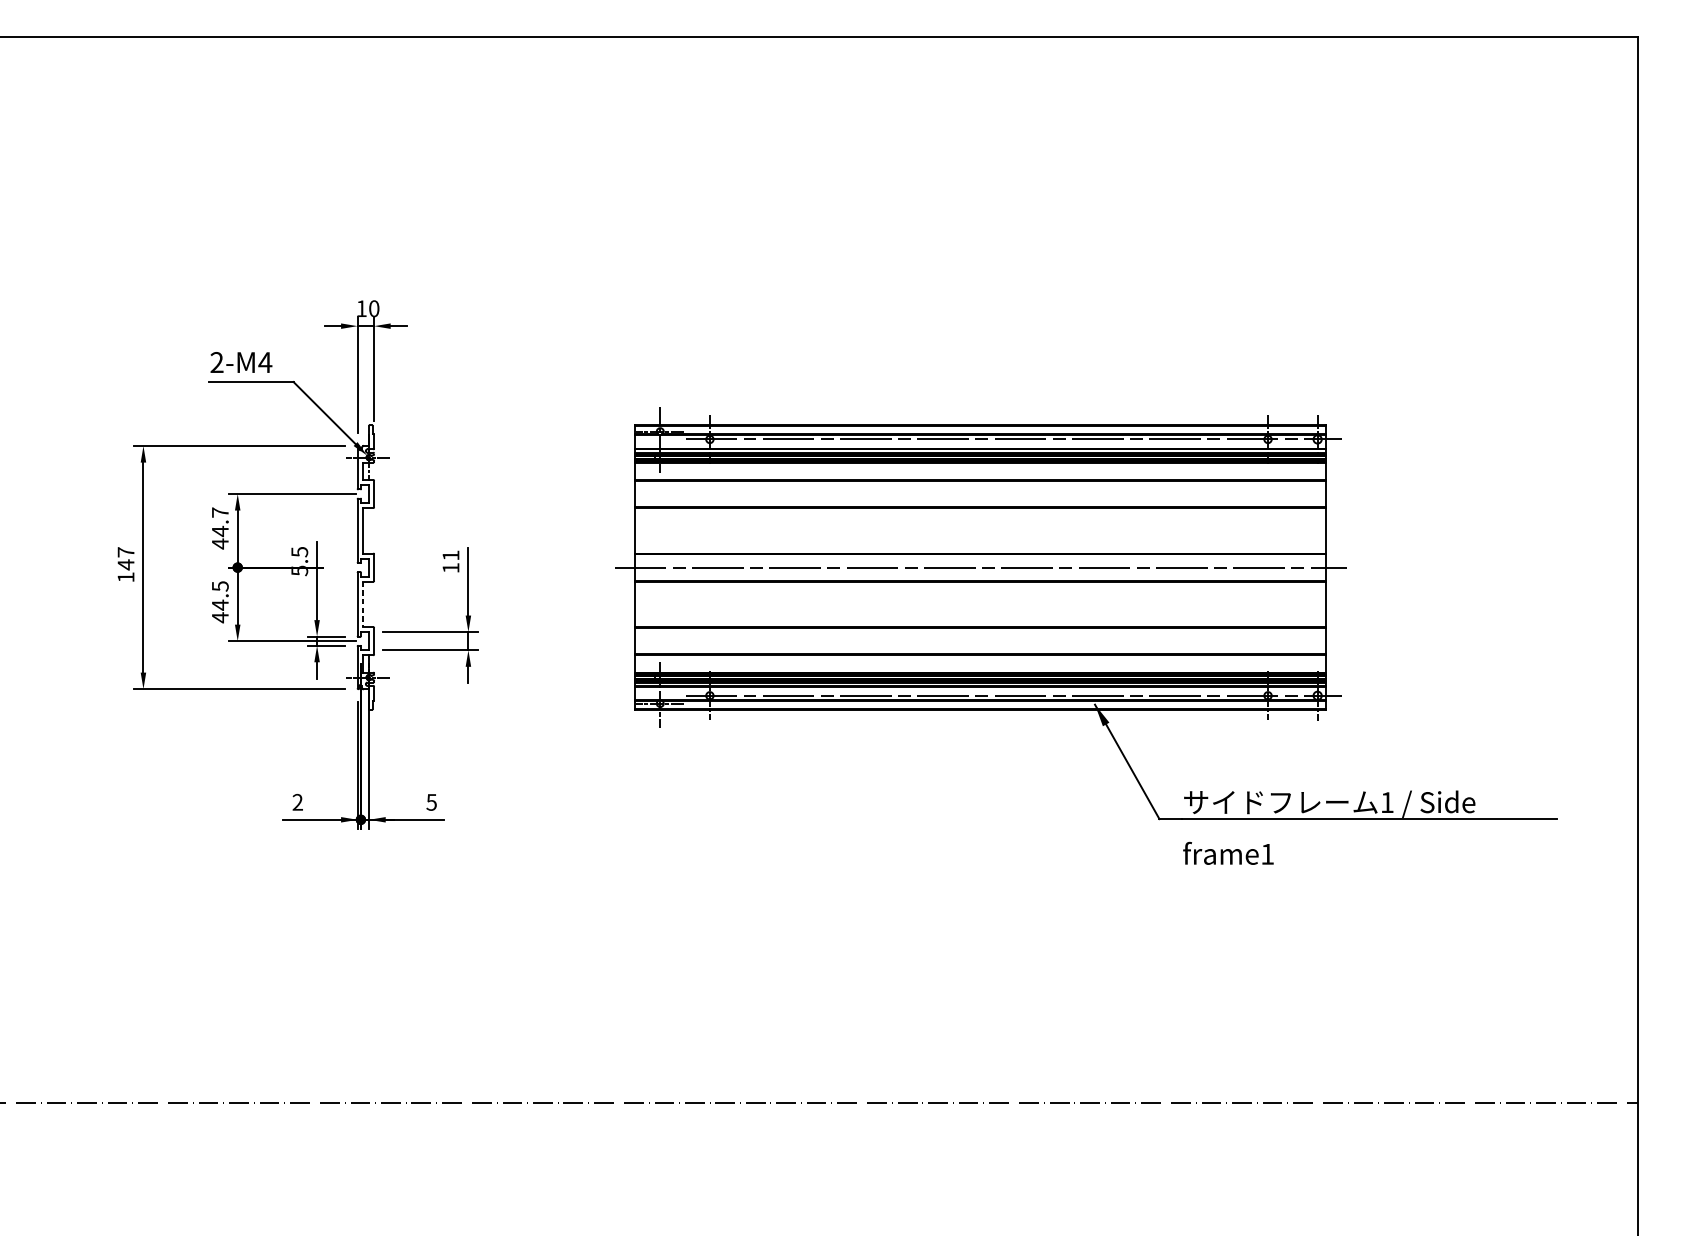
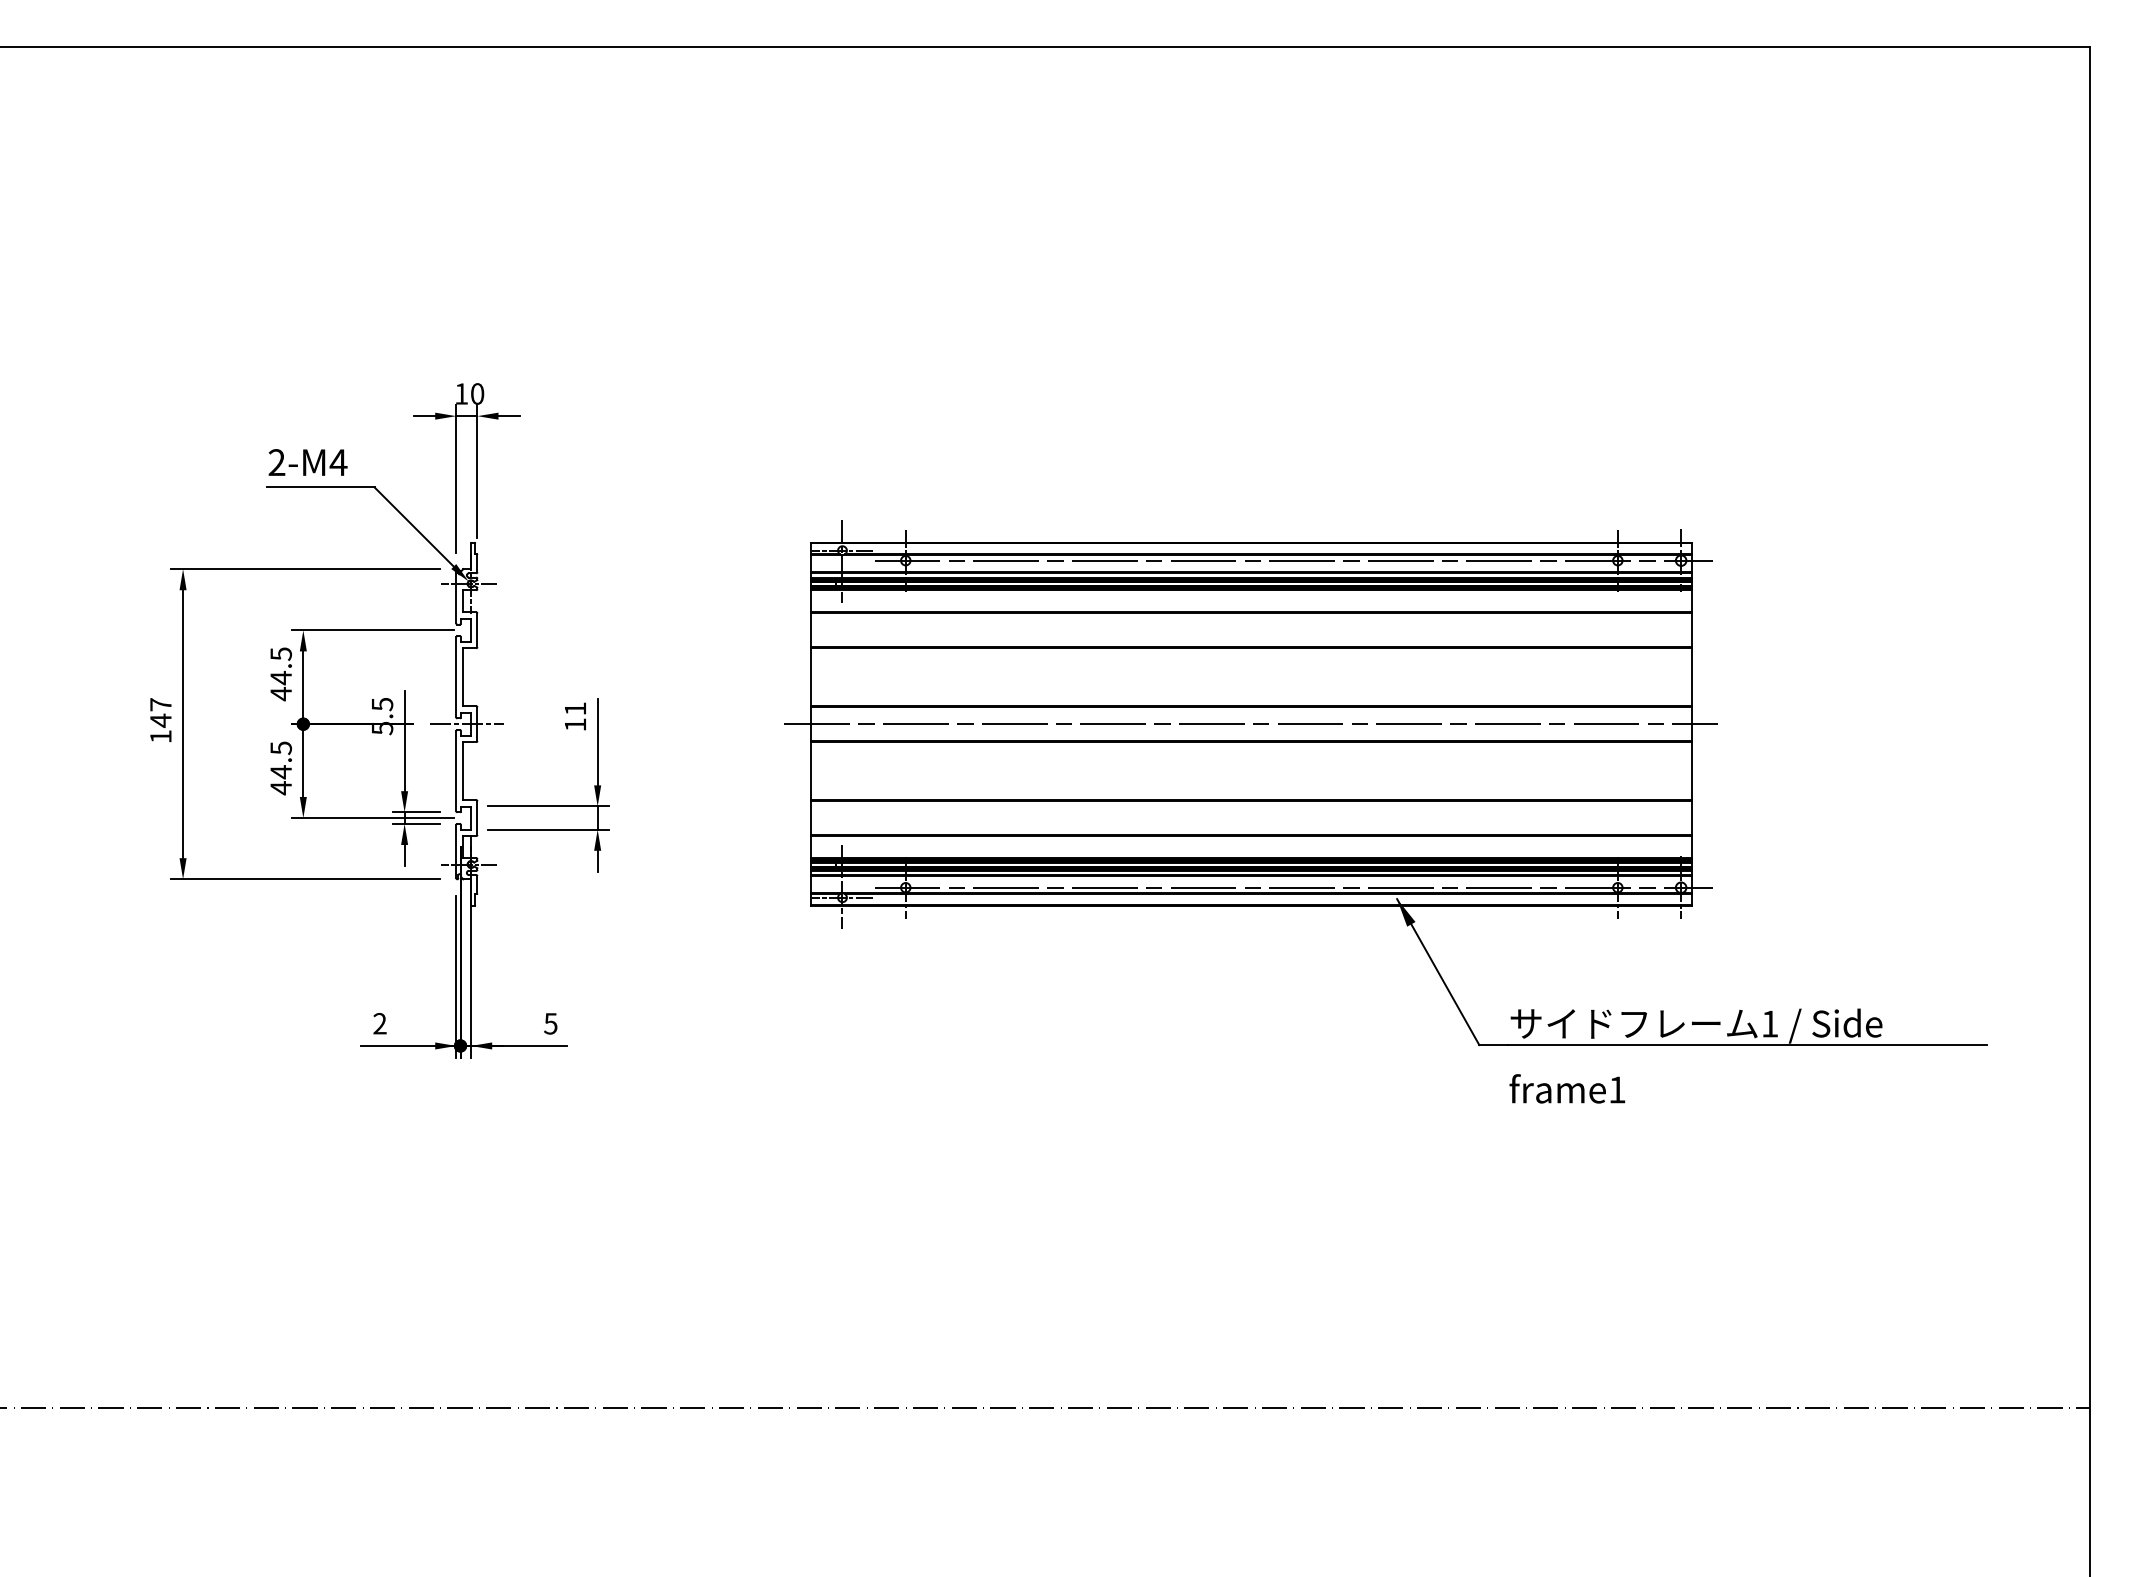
text: (220, 512) -> (281, 653), 44.7 -> 44.5
line: (365, 567) -> (466, 724), added
line: (362, 604) -> (462, 771), dashed -> solid

